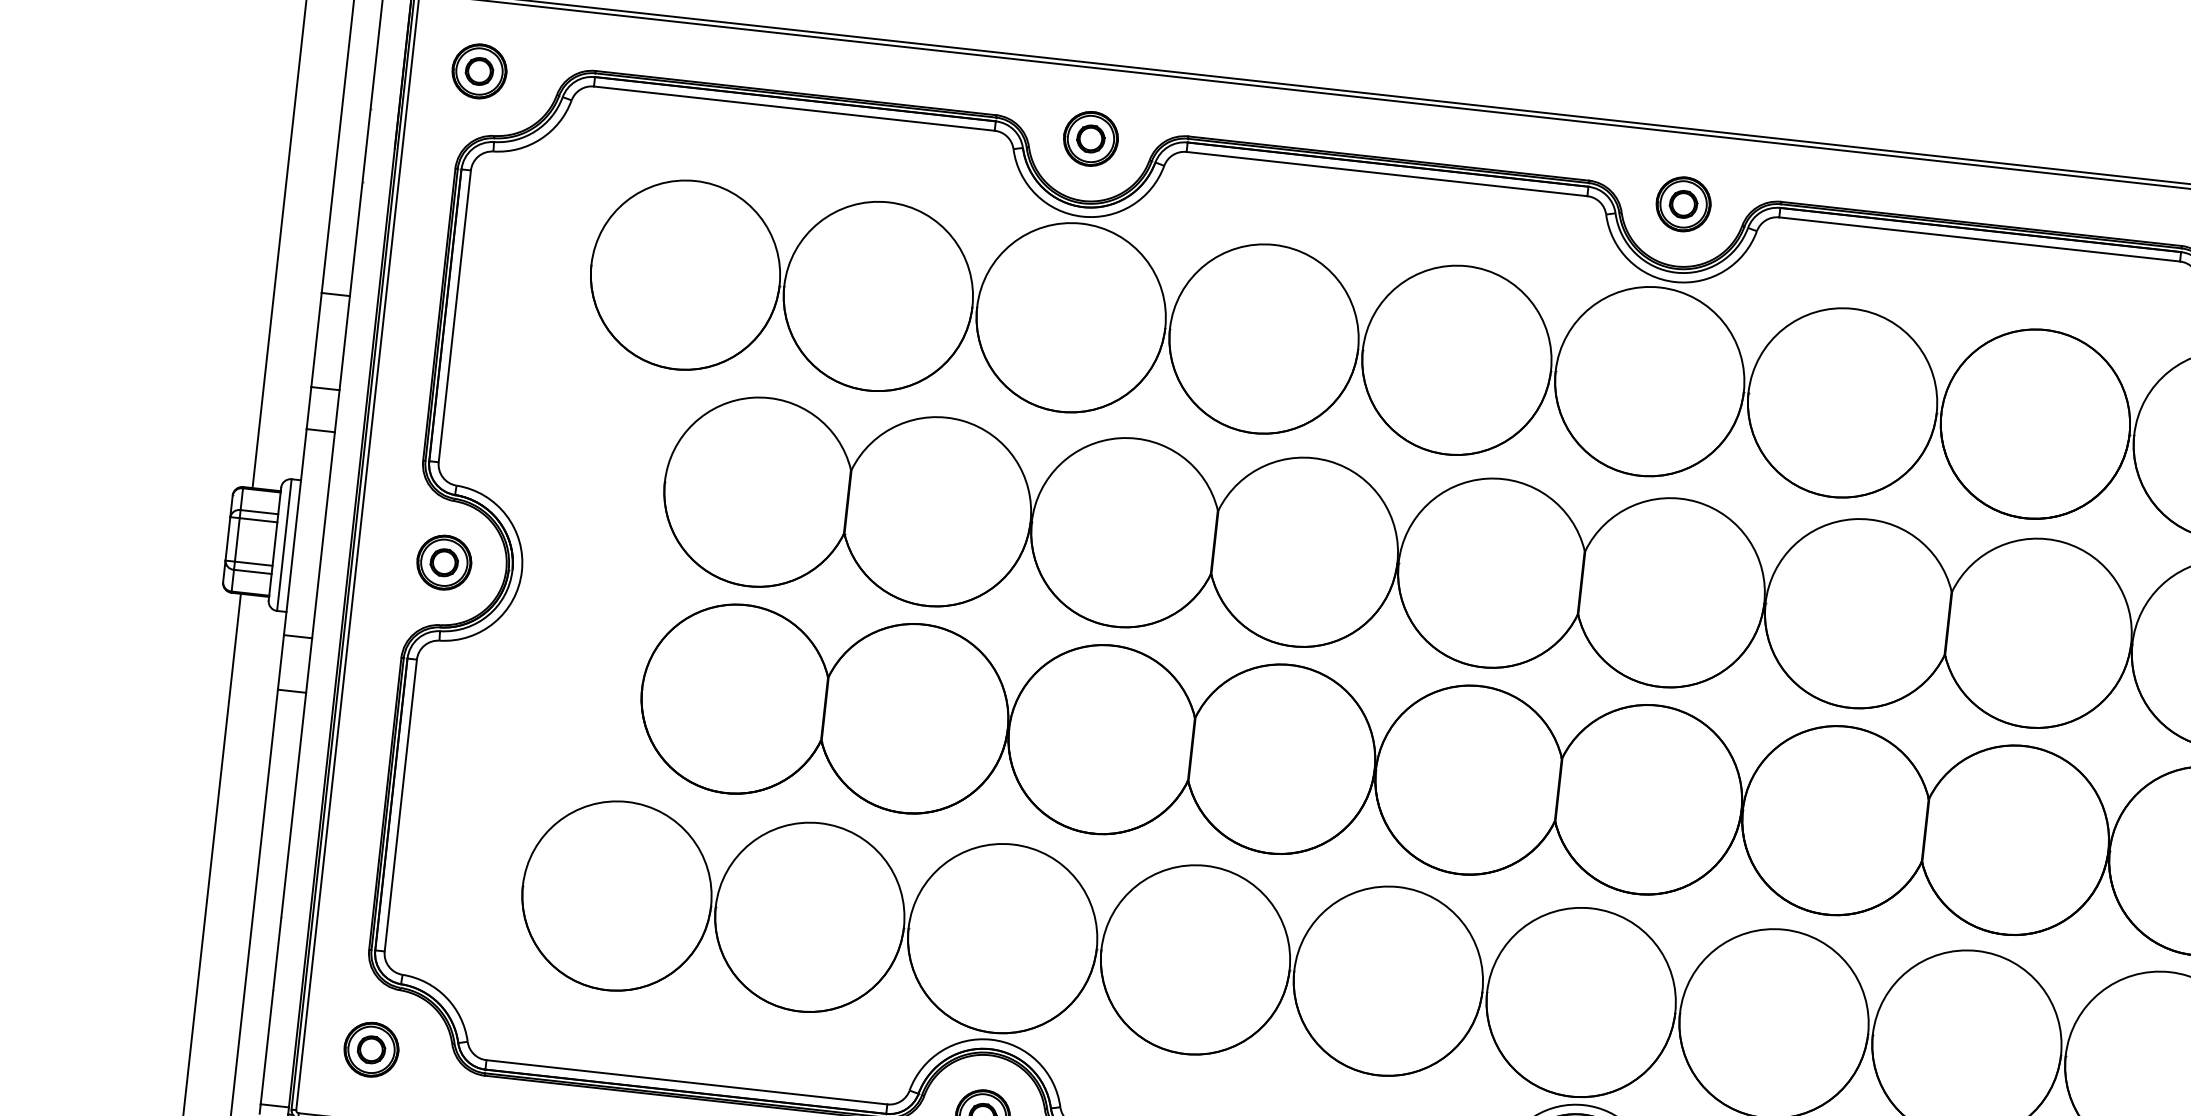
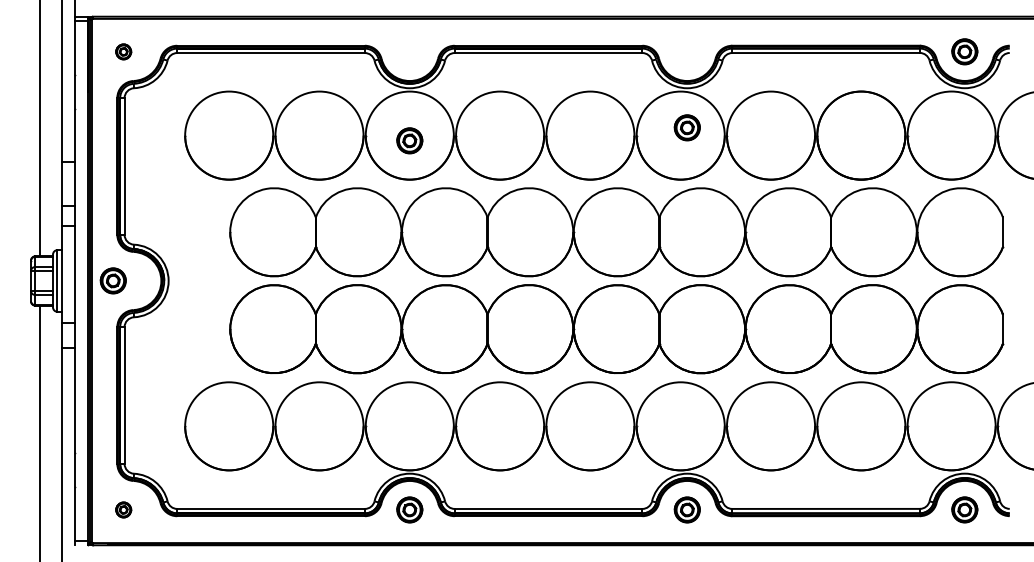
part: (479, 70) -> (123, 51), size x0.6
part: (1090, 138) -> (409, 140), moved
part: (1681, 203) -> (686, 127), moved
part: (442, 561) -> (112, 280), moved
part: (371, 1048) -> (123, 509), size x0.6

